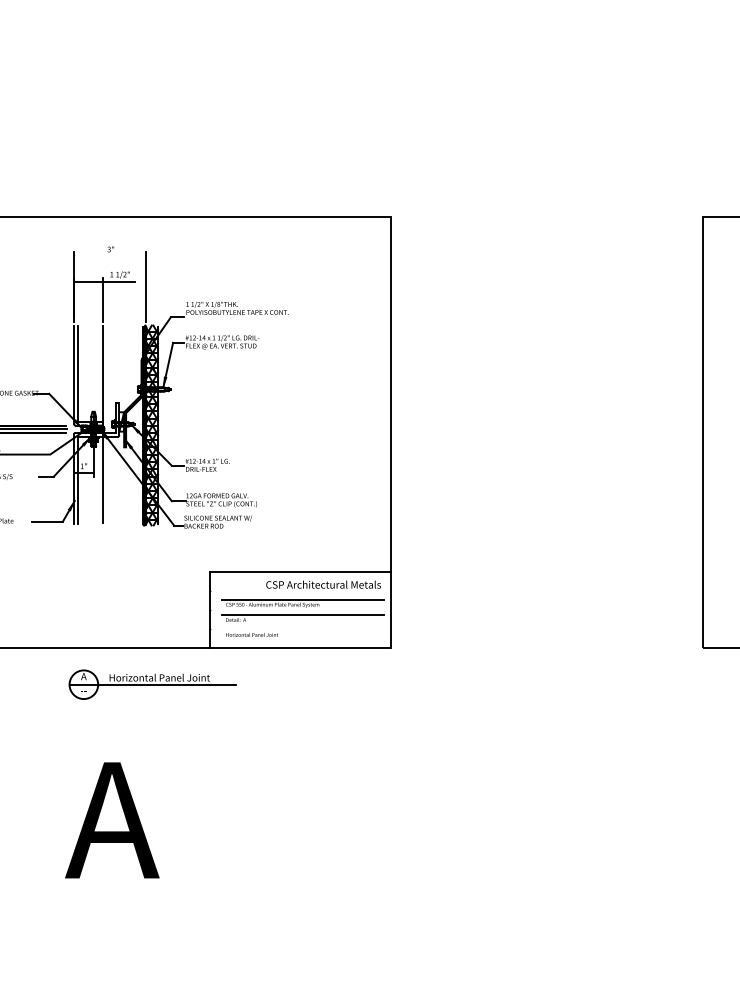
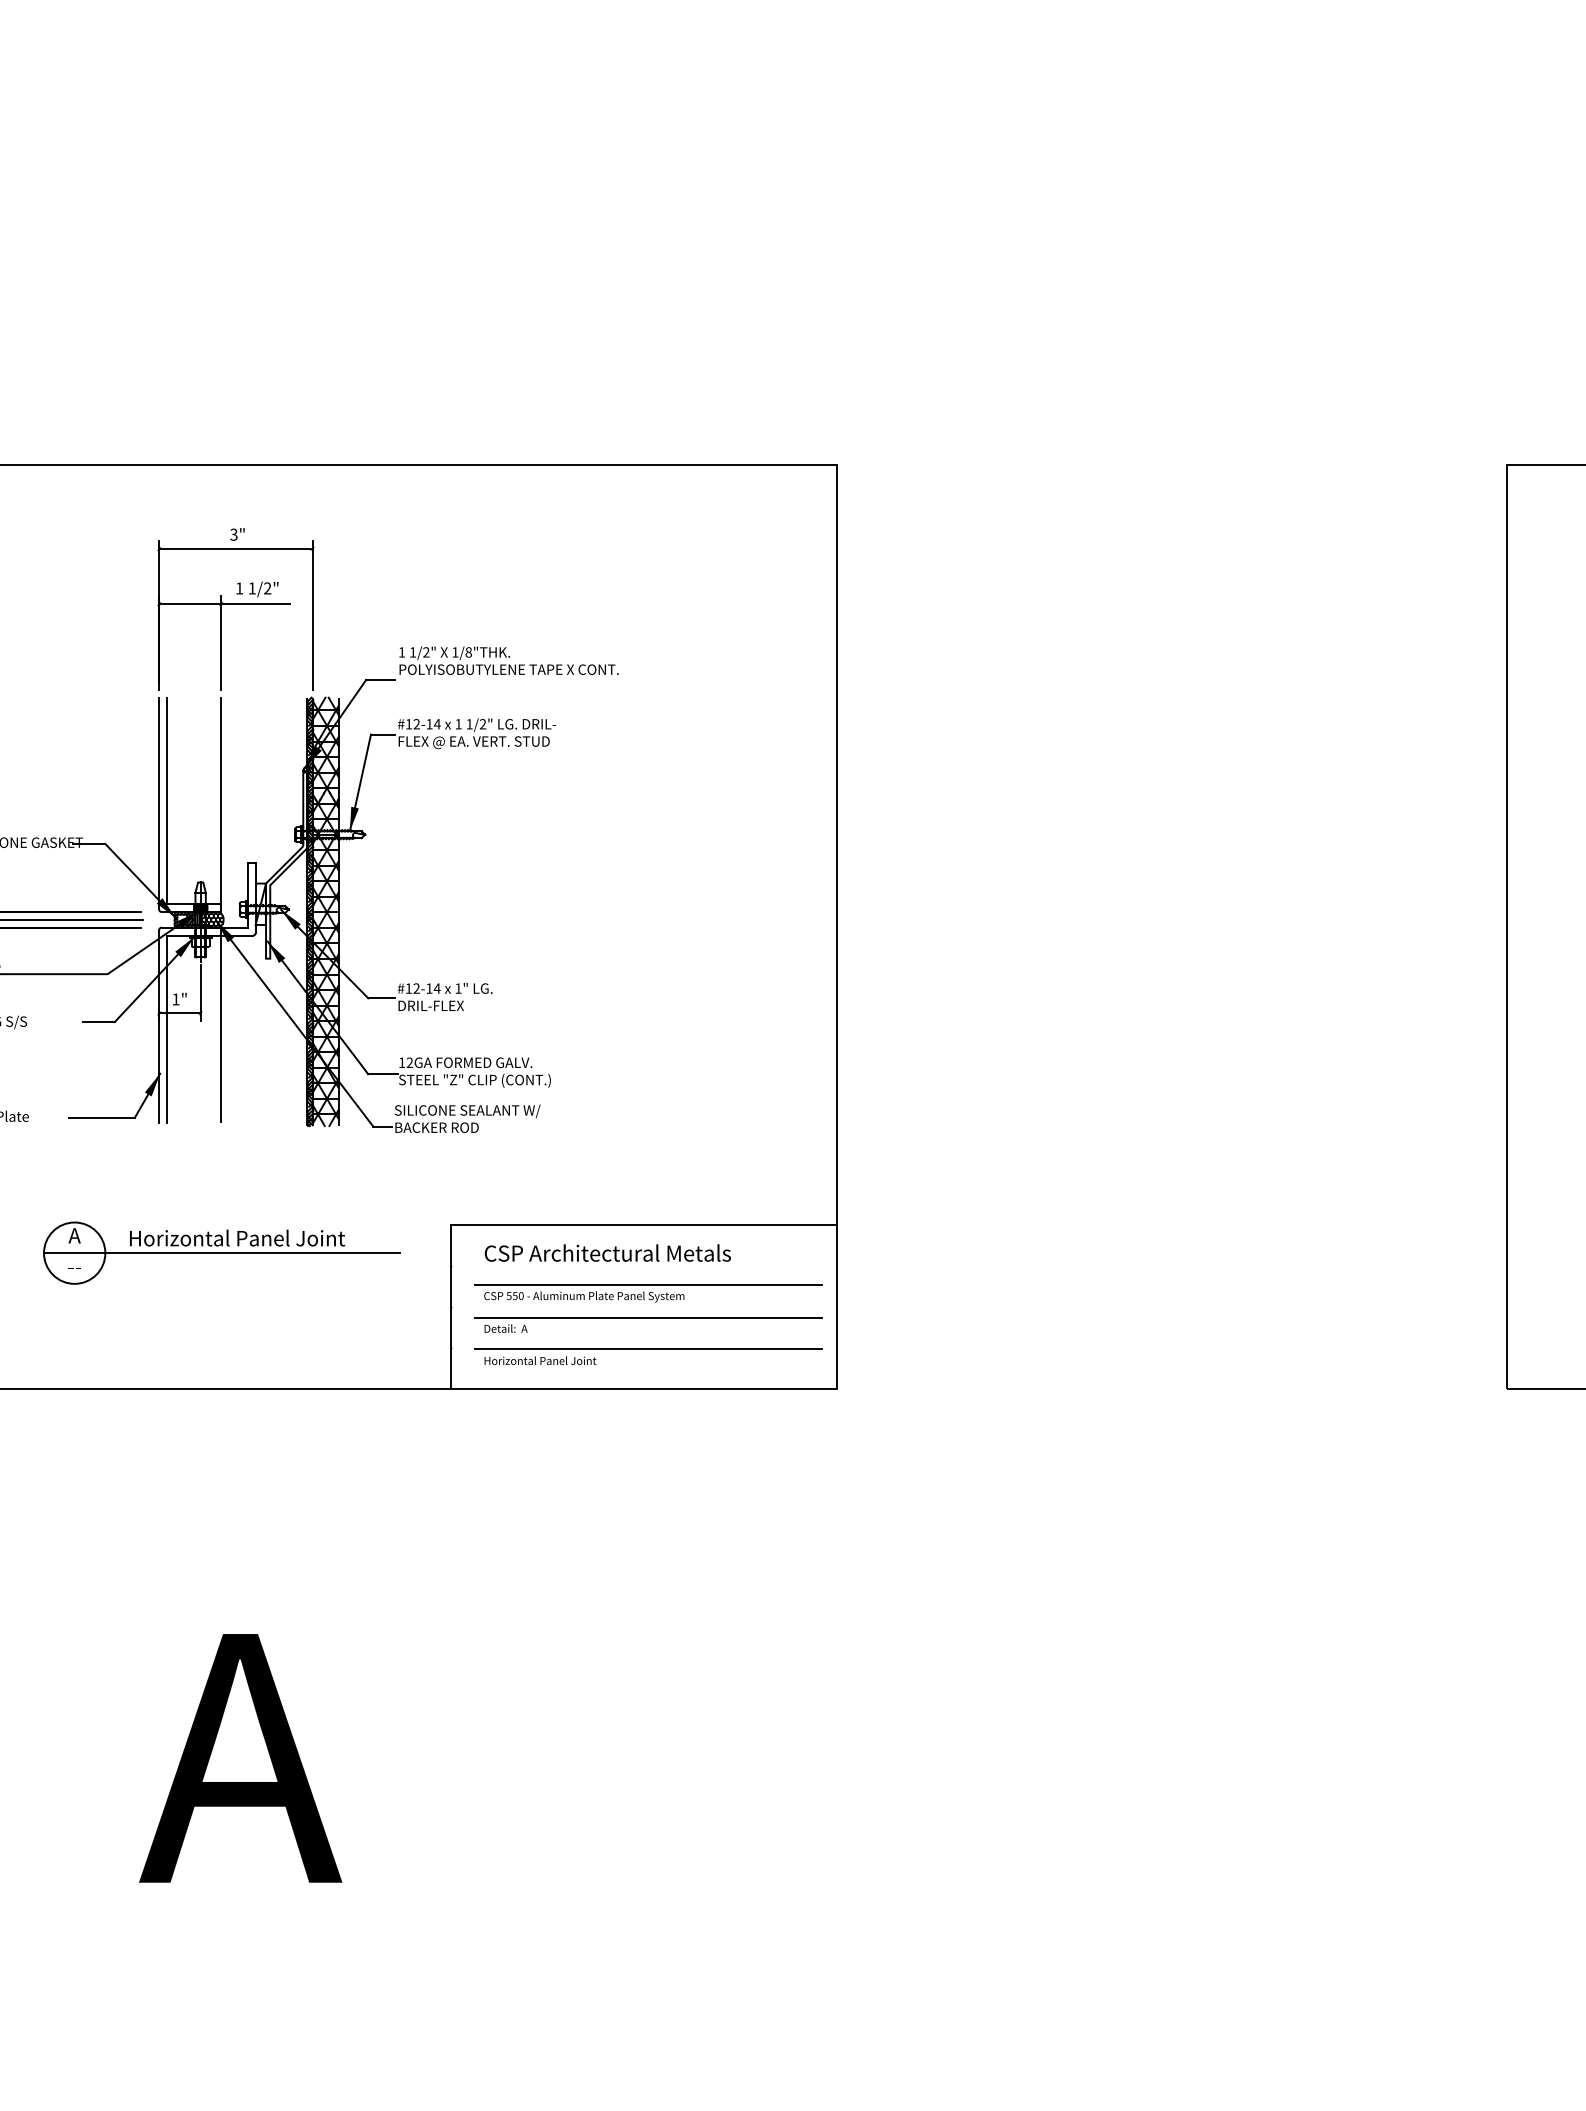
line: (109, 256) -> (234, 549), added
text: (323, 584) -> (607, 1252), moved
line: (302, 629) -> (648, 1349), added
part: (152, 684) -> (221, 1252), moved

